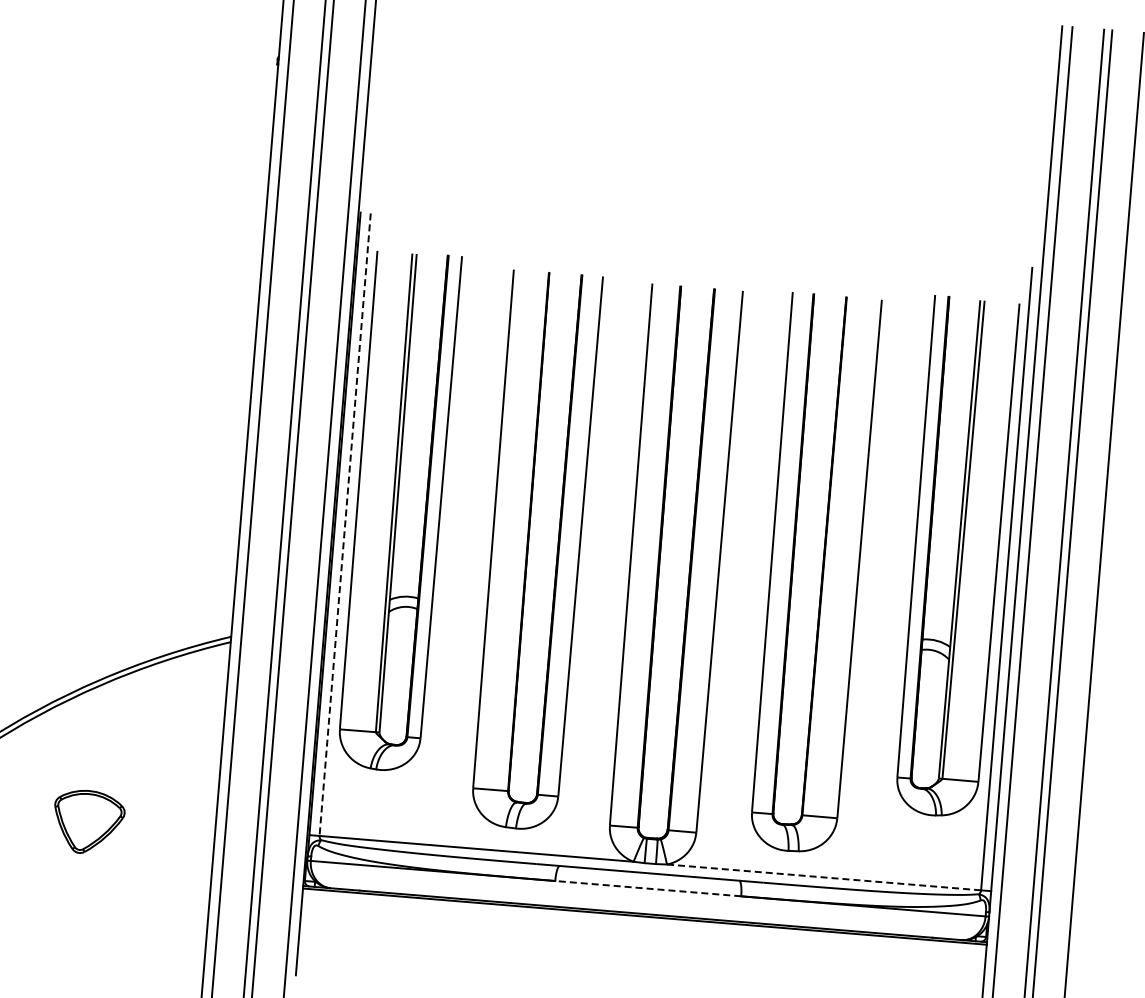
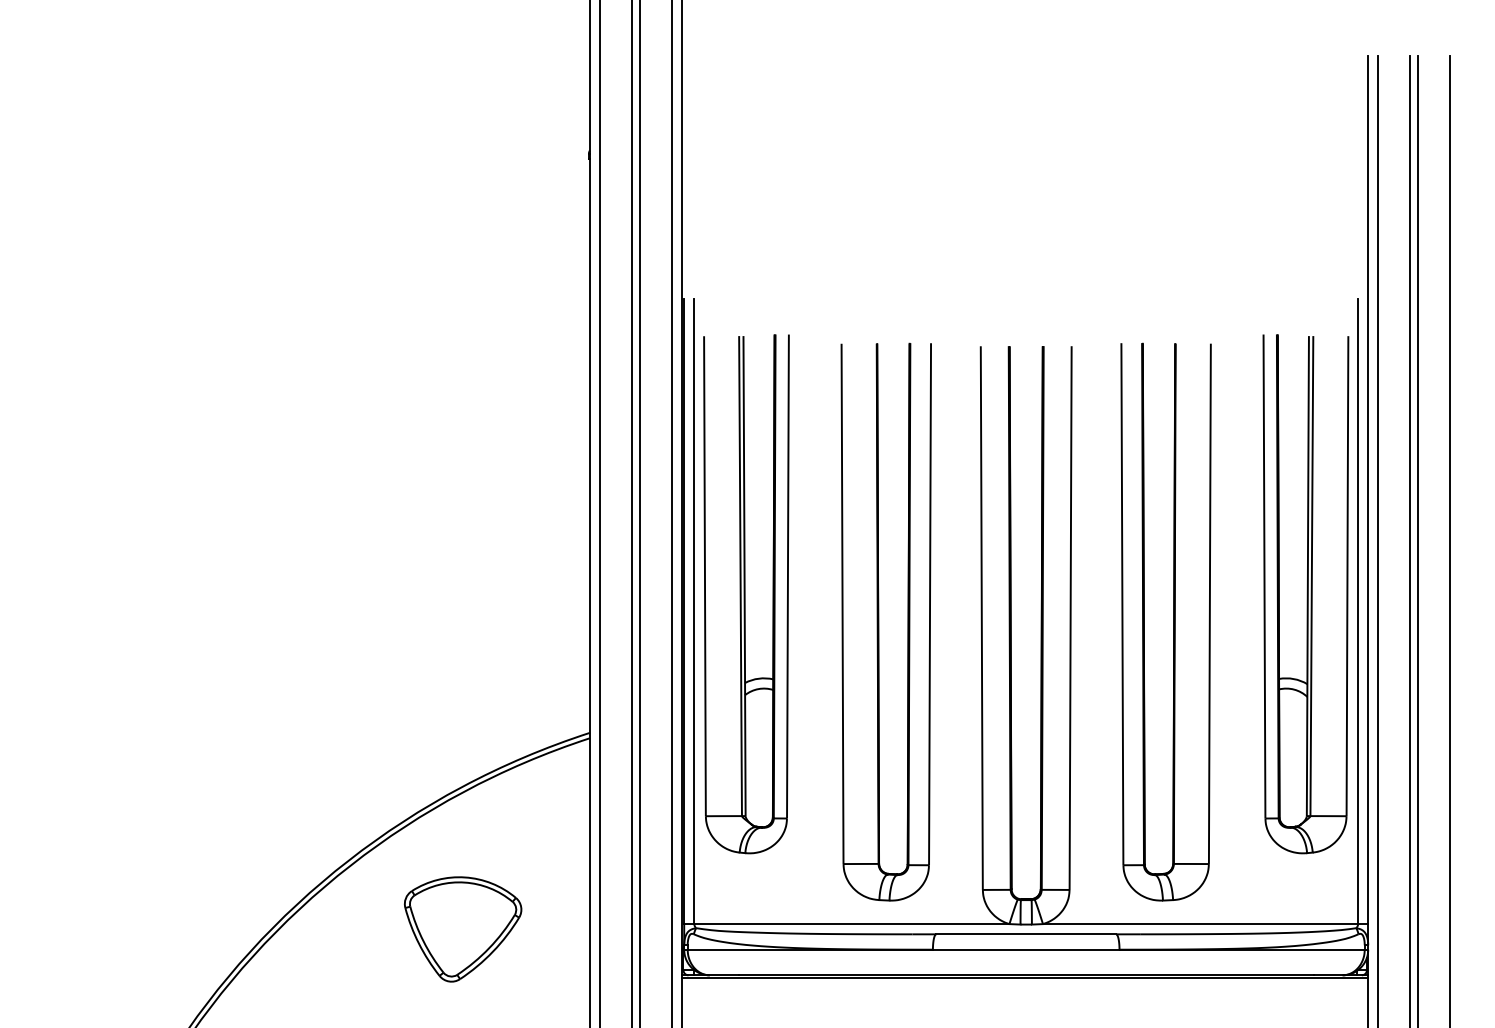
line: (345, 525) -> (694, 612), dashed -> solid
part: (89, 822) -> (463, 929), size x1.67
line: (823, 877) -> (1200, 924), dashed -> solid
line: (647, 888) -> (1025, 949), dashed -> solid

